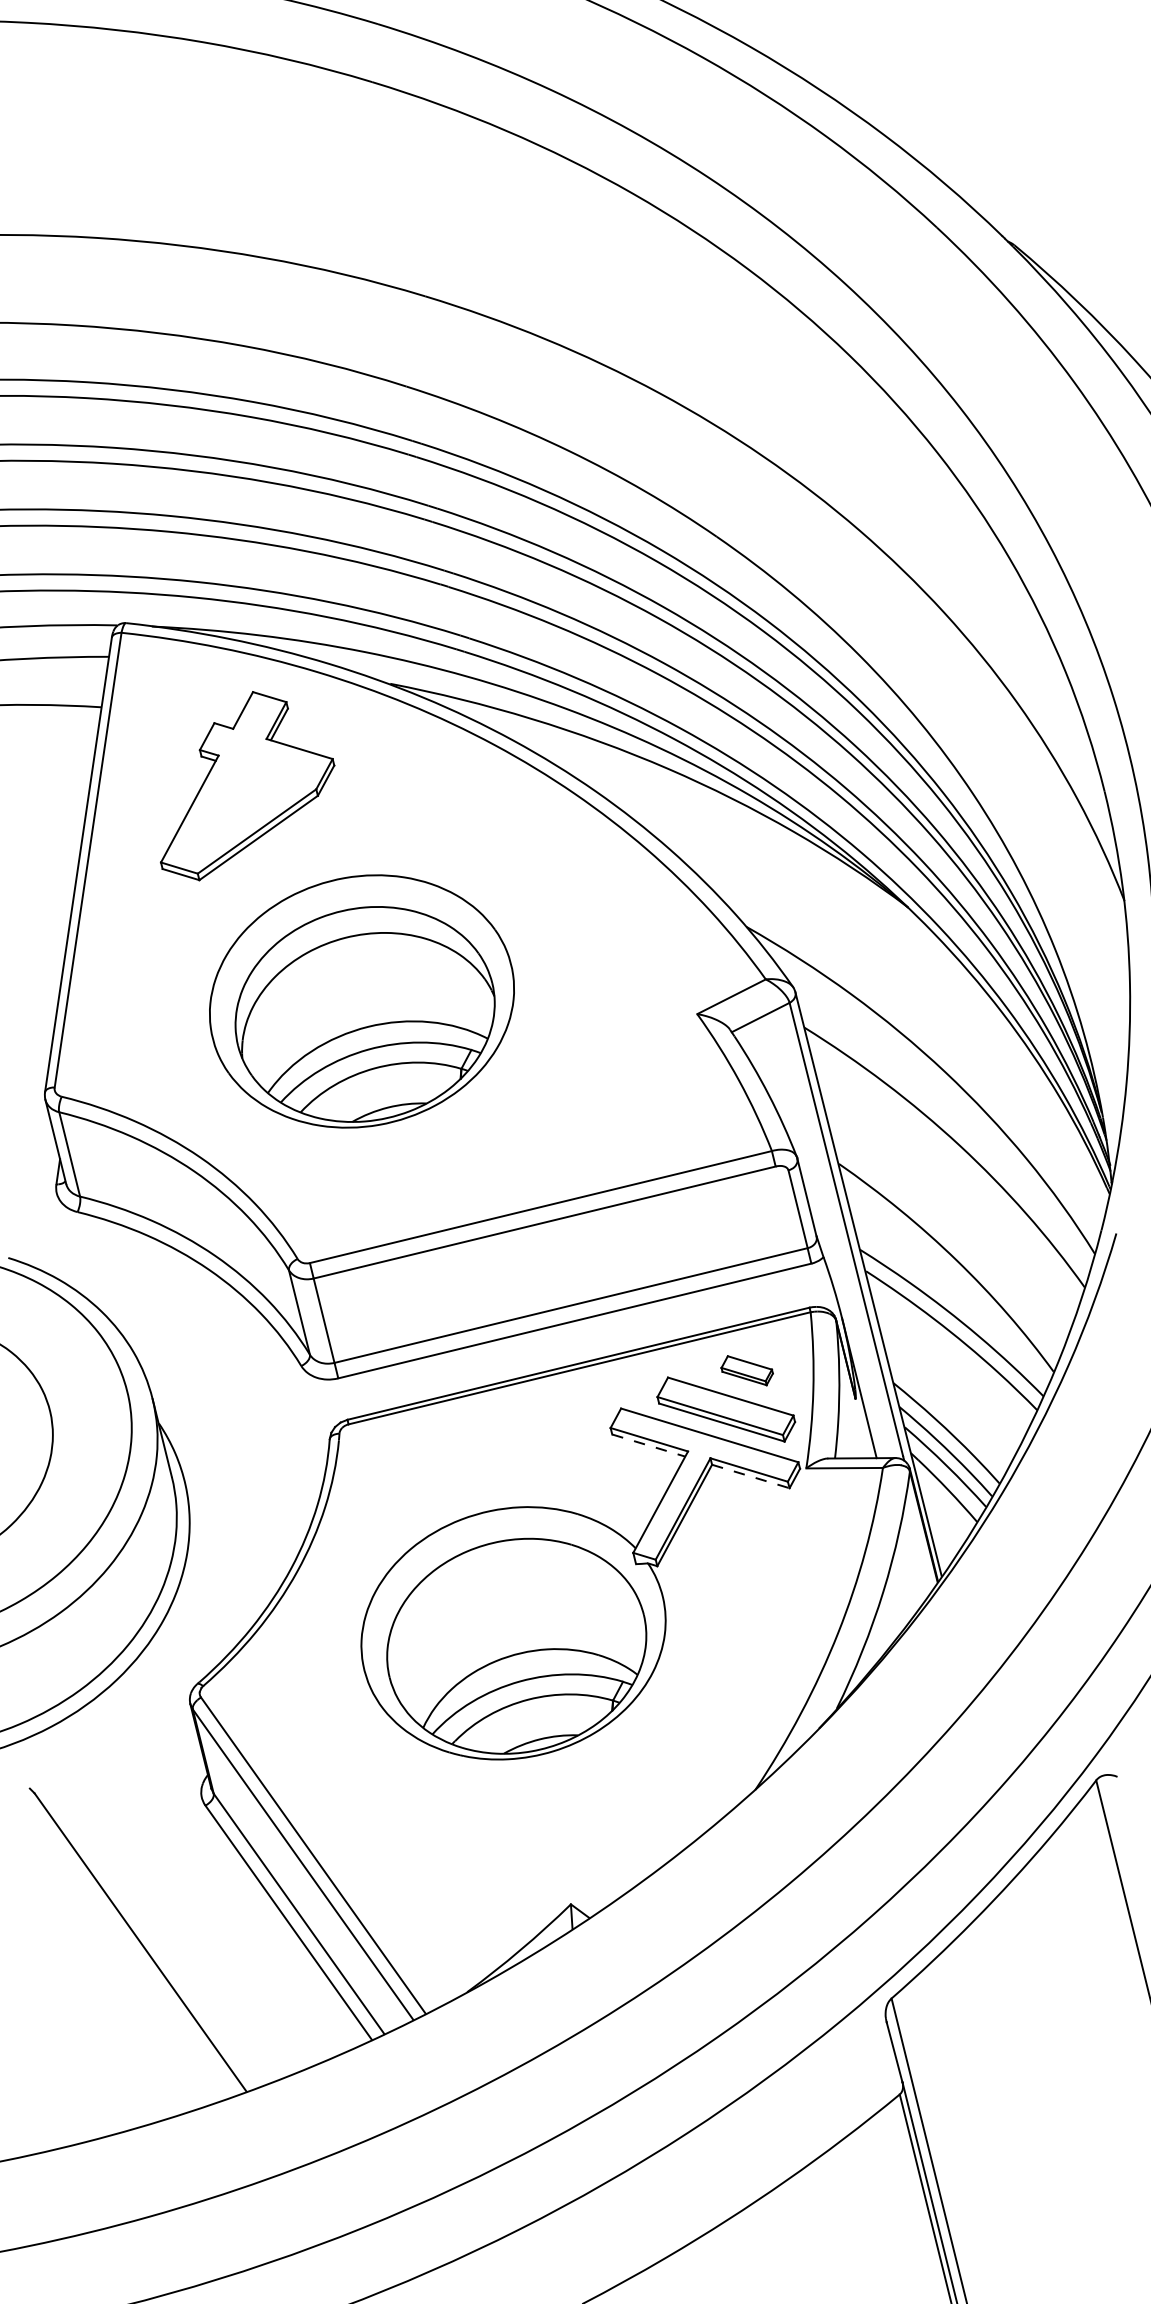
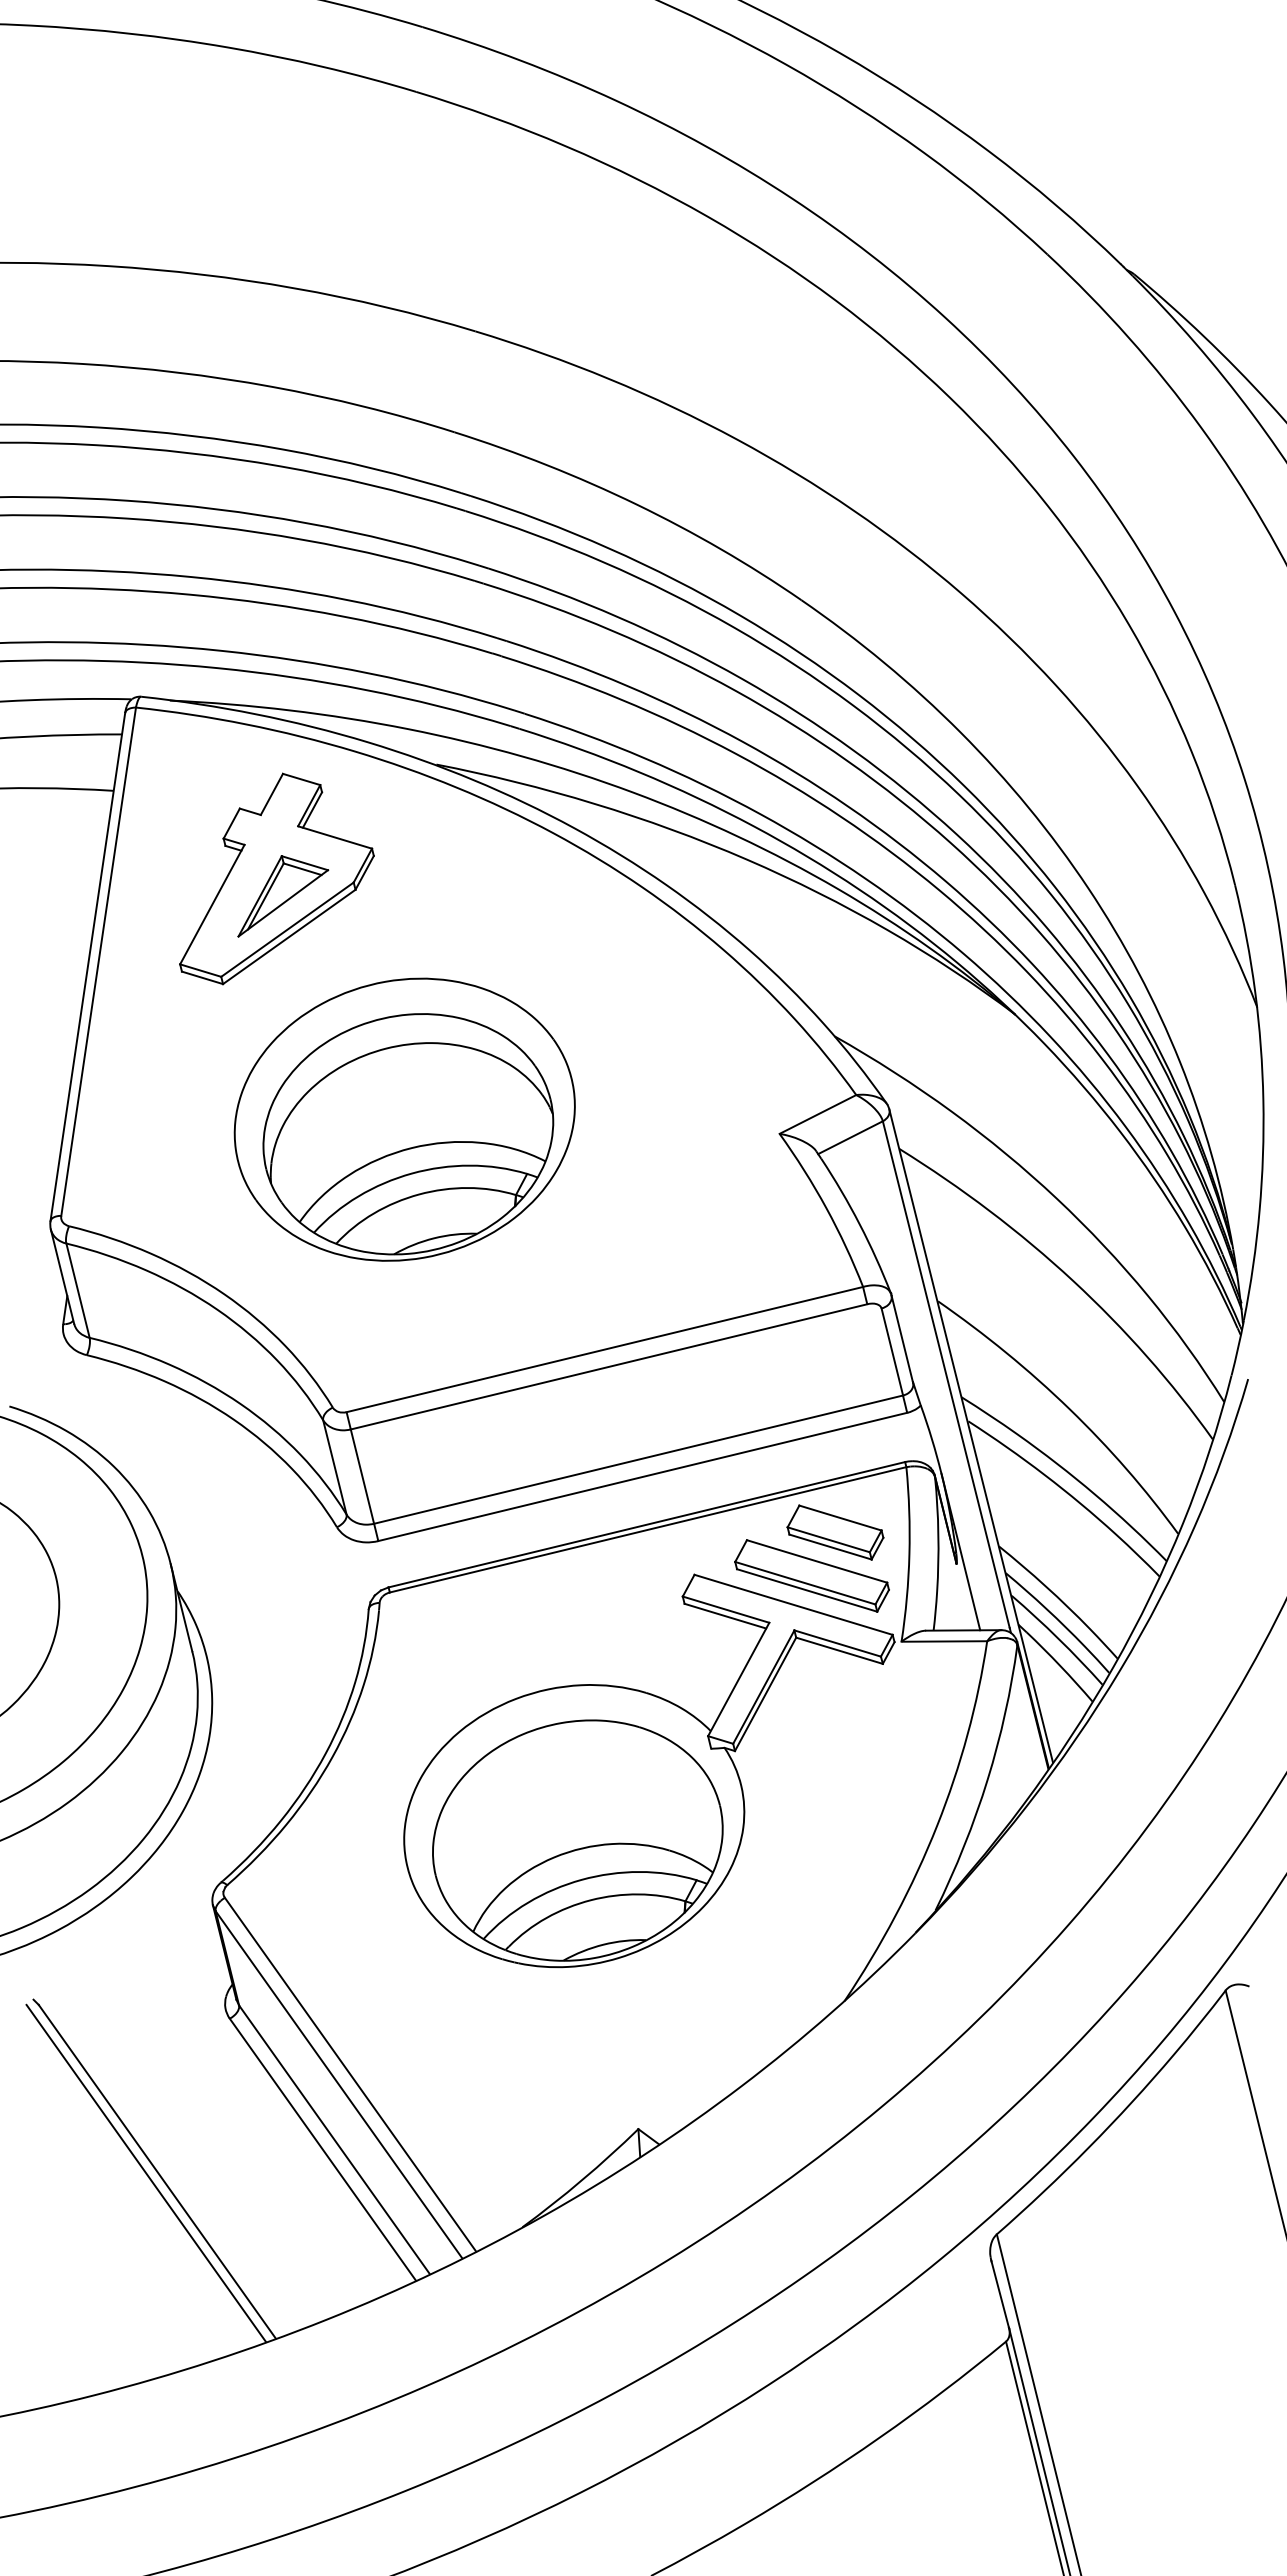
part: (253, 801) -> (283, 896), added
part: (747, 1370) -> (835, 1532), size x1.67
line: (648, 1445) -> (725, 1616), dashed -> solid
line: (751, 1476) -> (840, 1650), dashed -> solid
line: (130, 1944) -> (146, 2173), added

